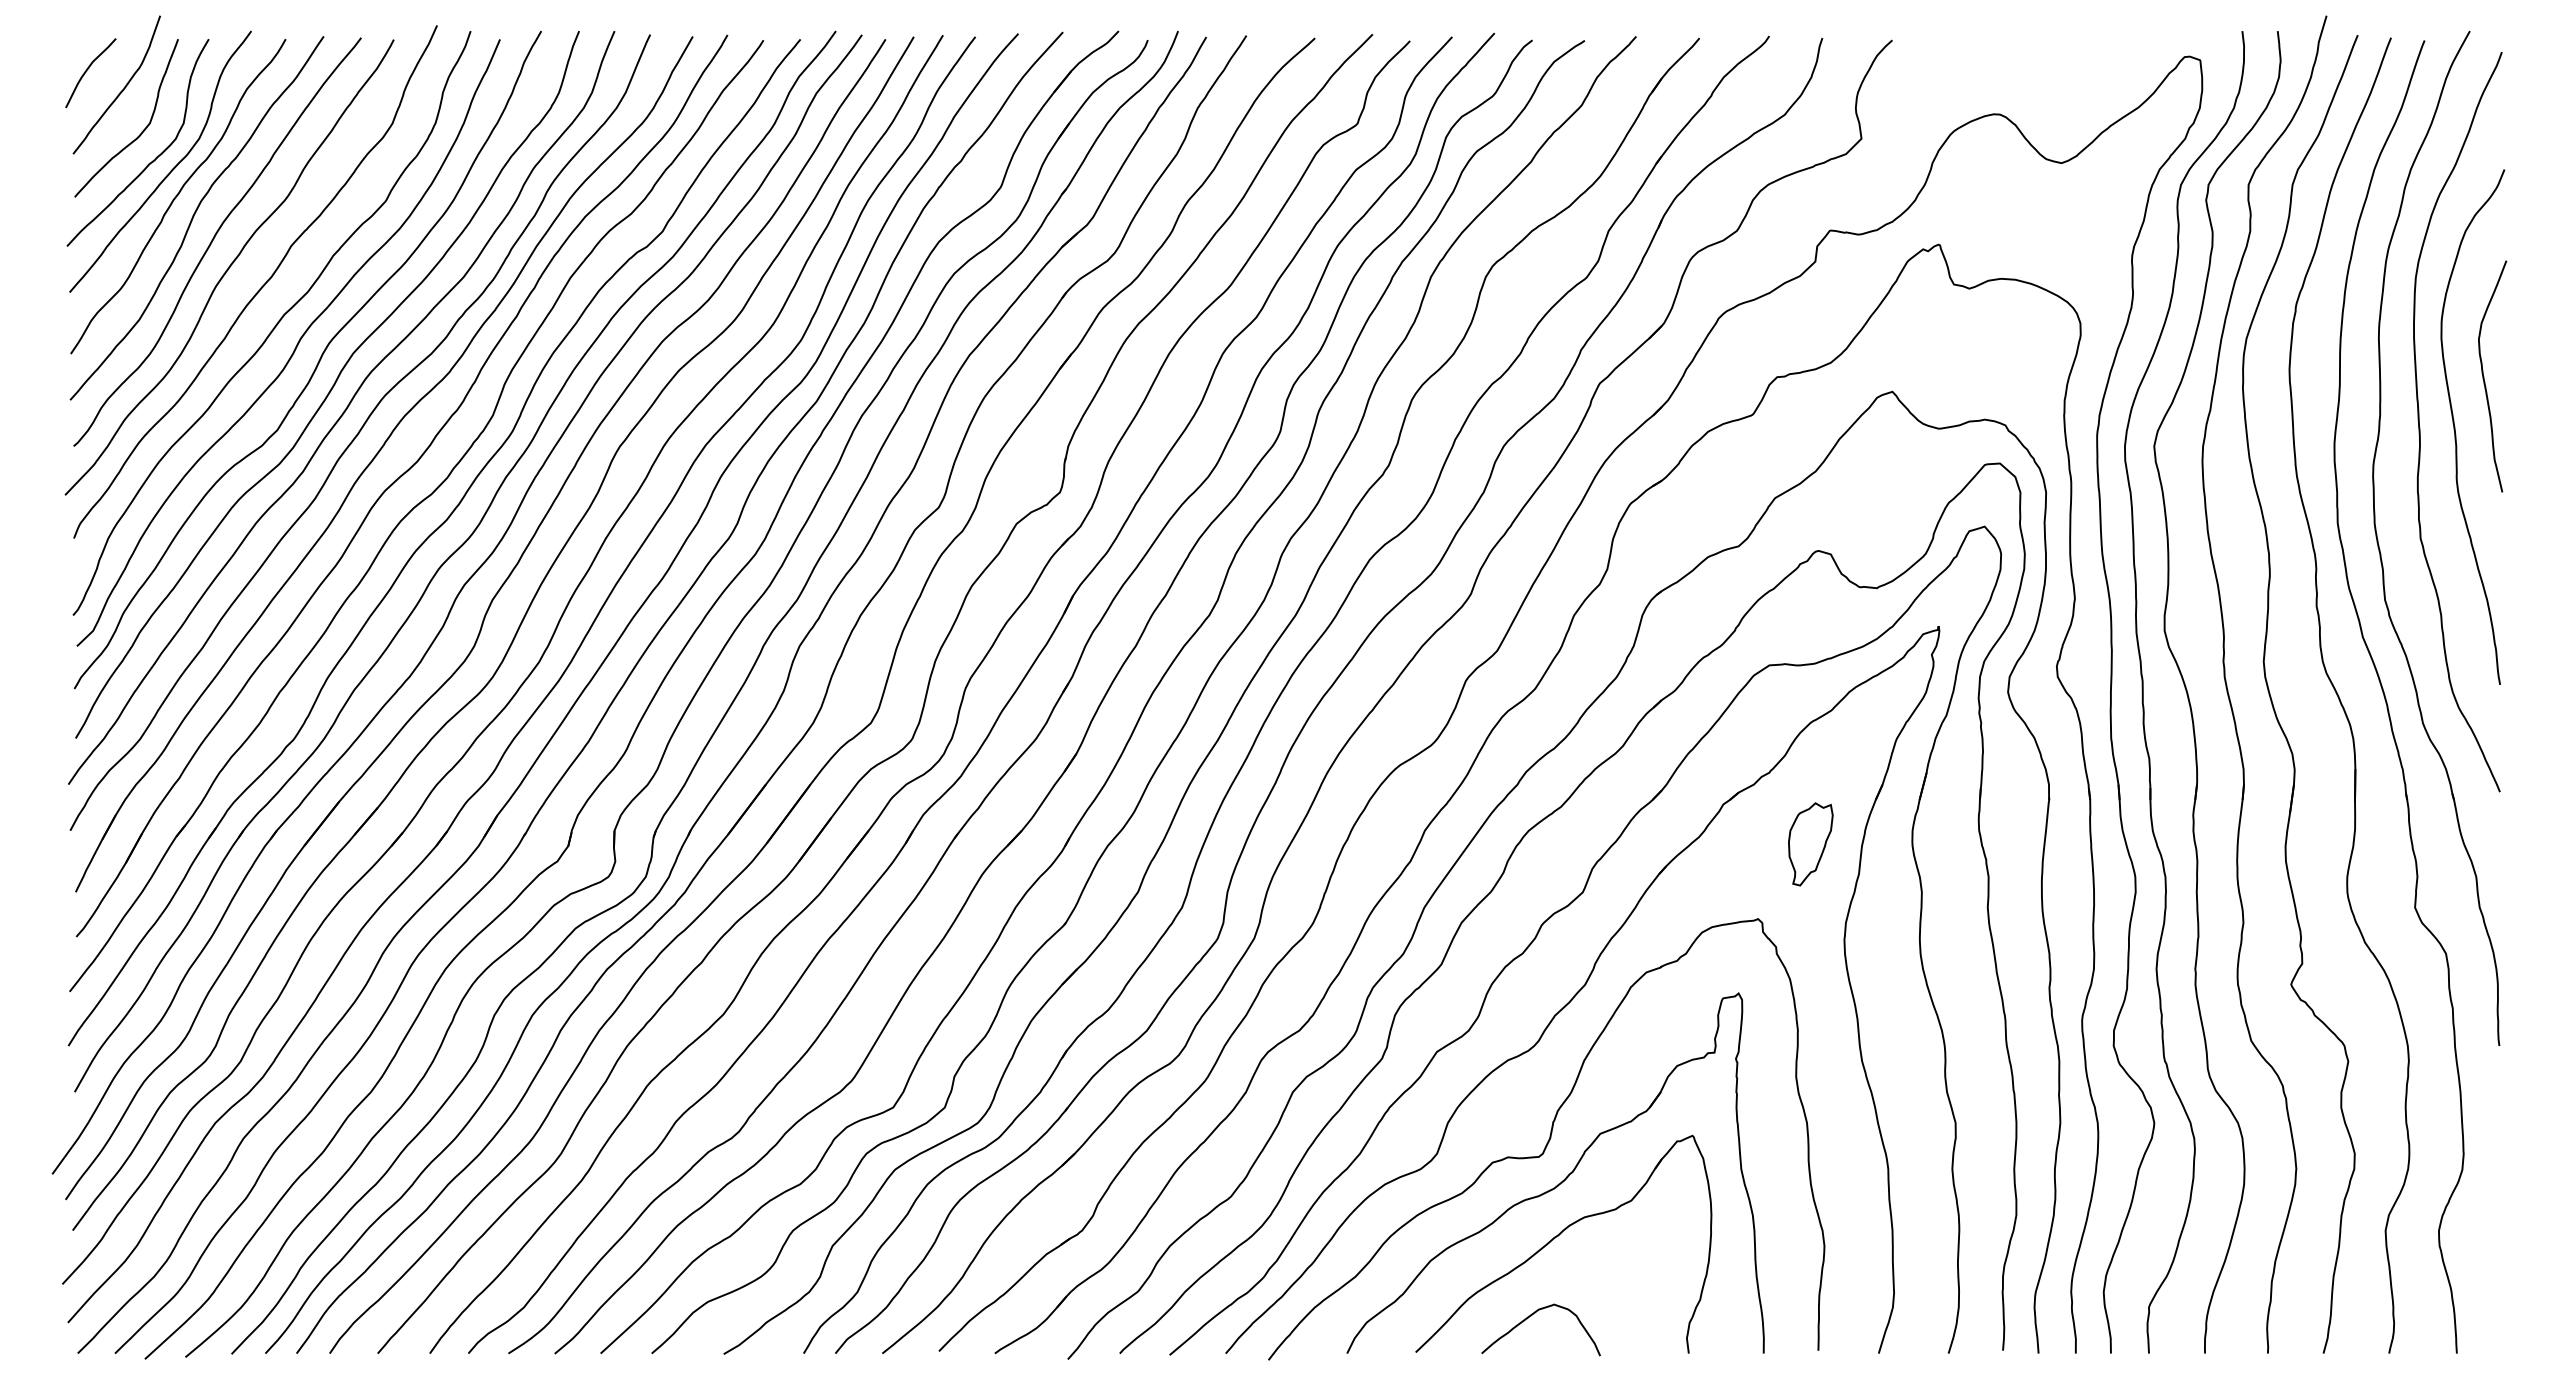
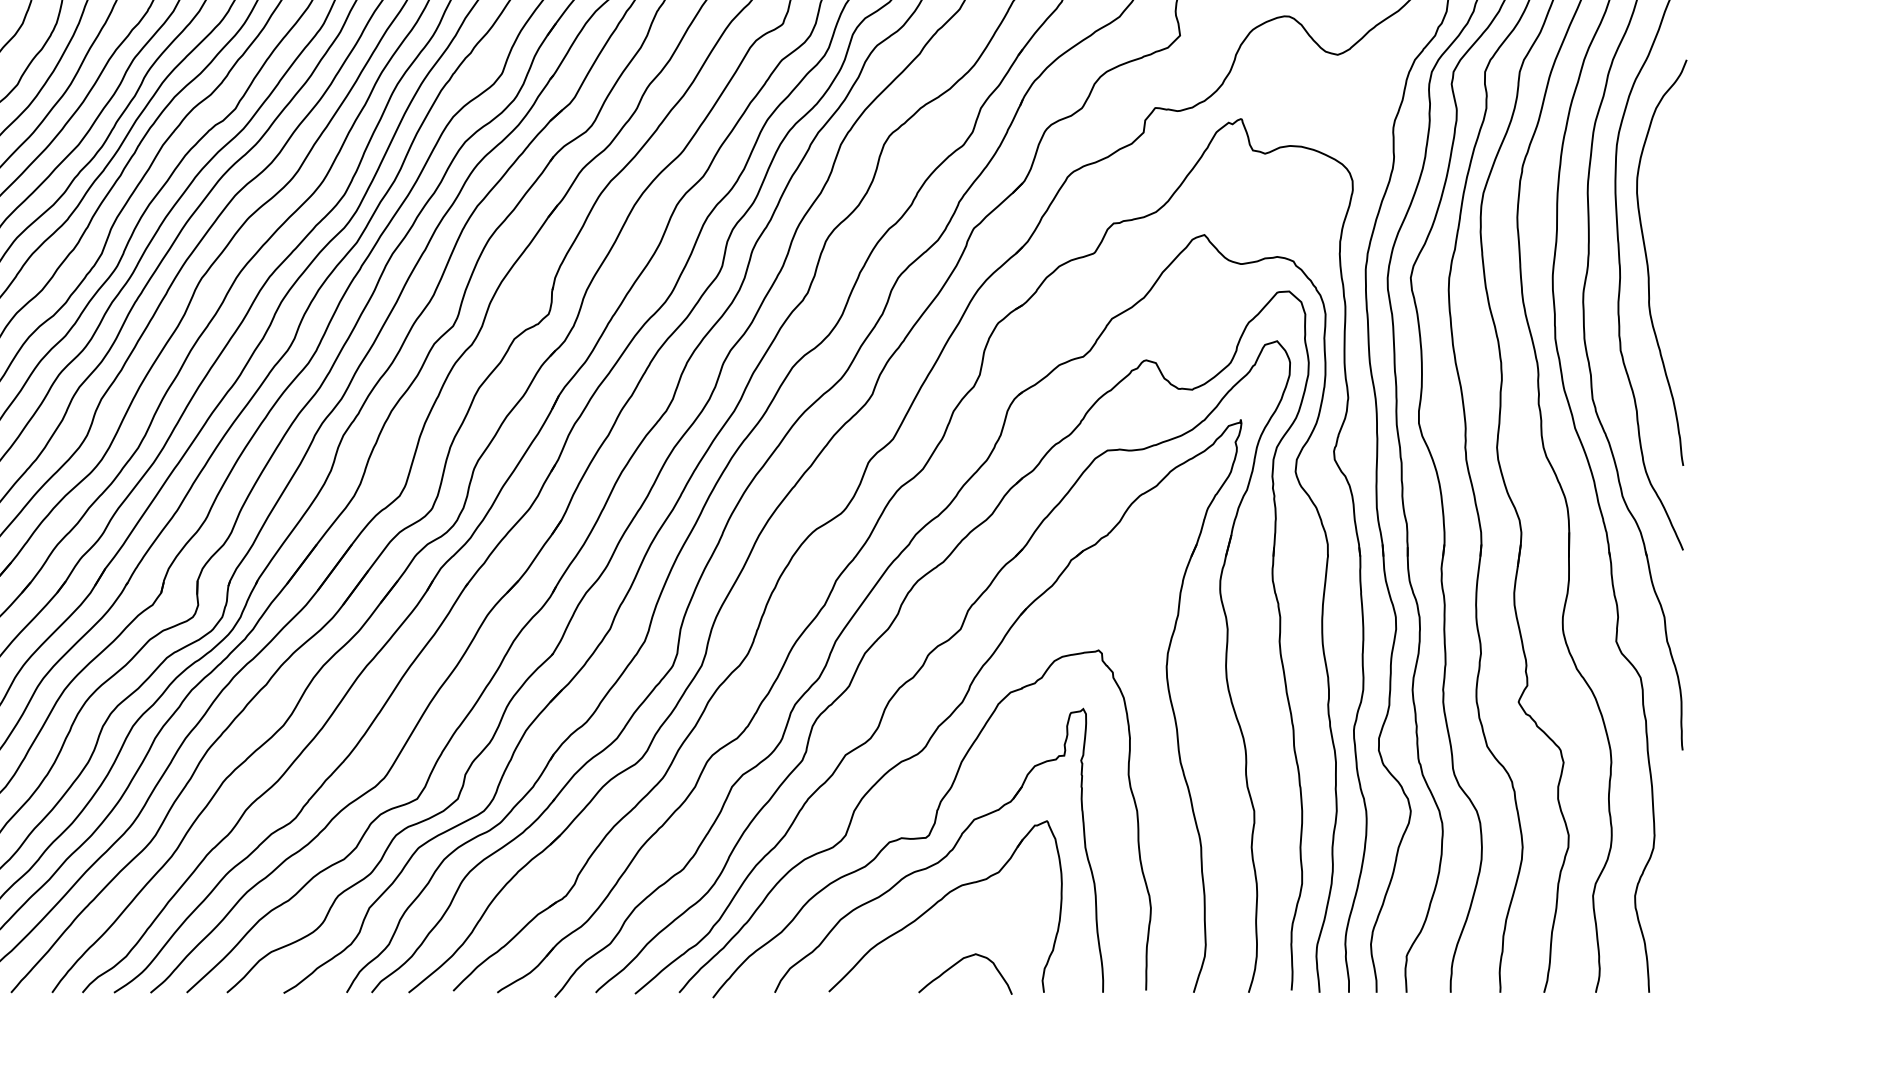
curve: (2484, 376) -> (1670, 222), removed
part: (1810, 844) -> (1139, 591), removed
curve: (1531, 1316) -> (957, 963), moved

